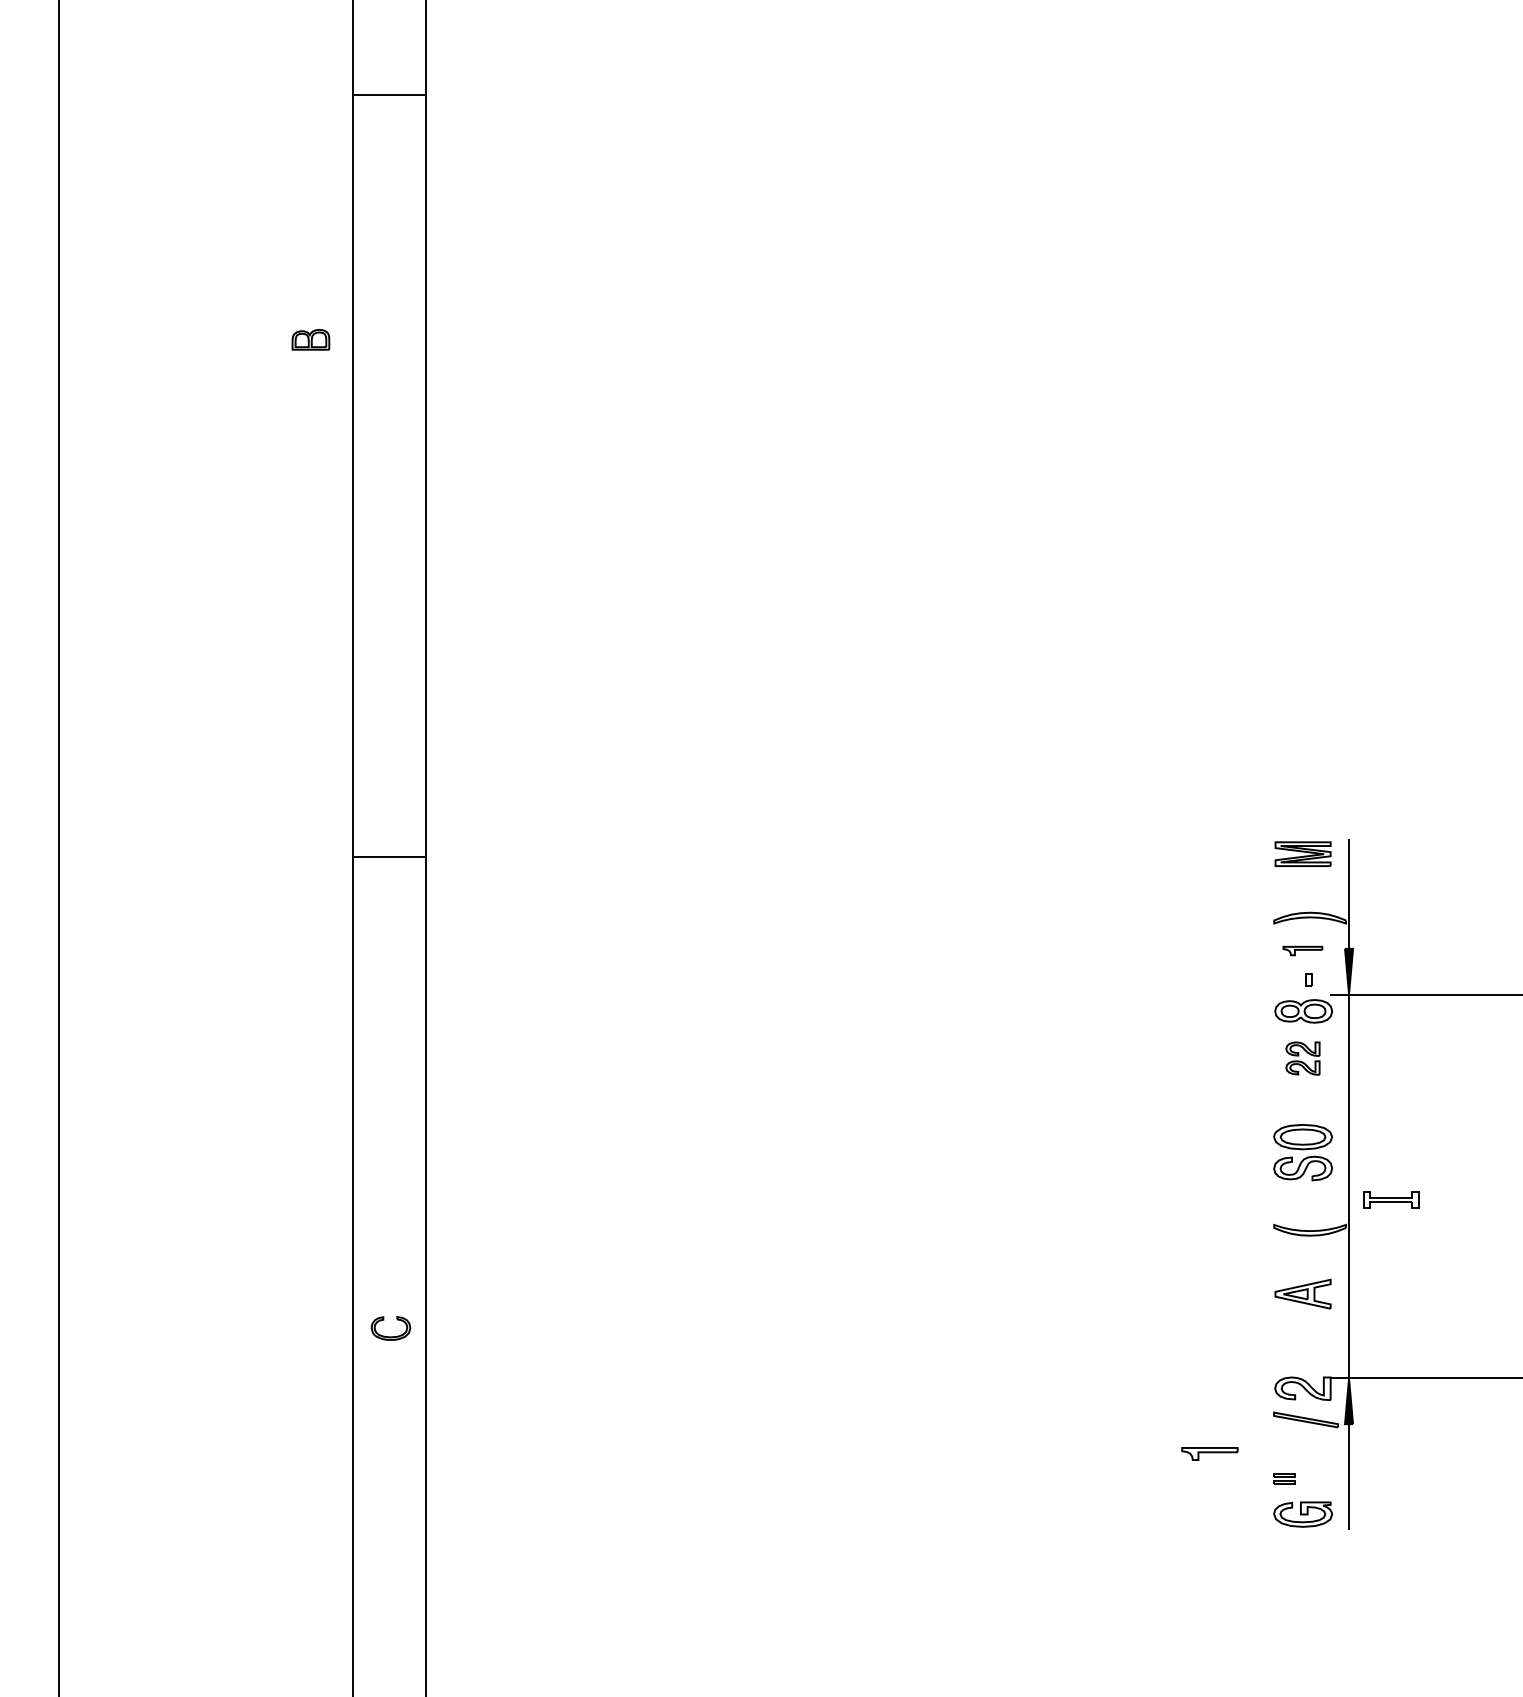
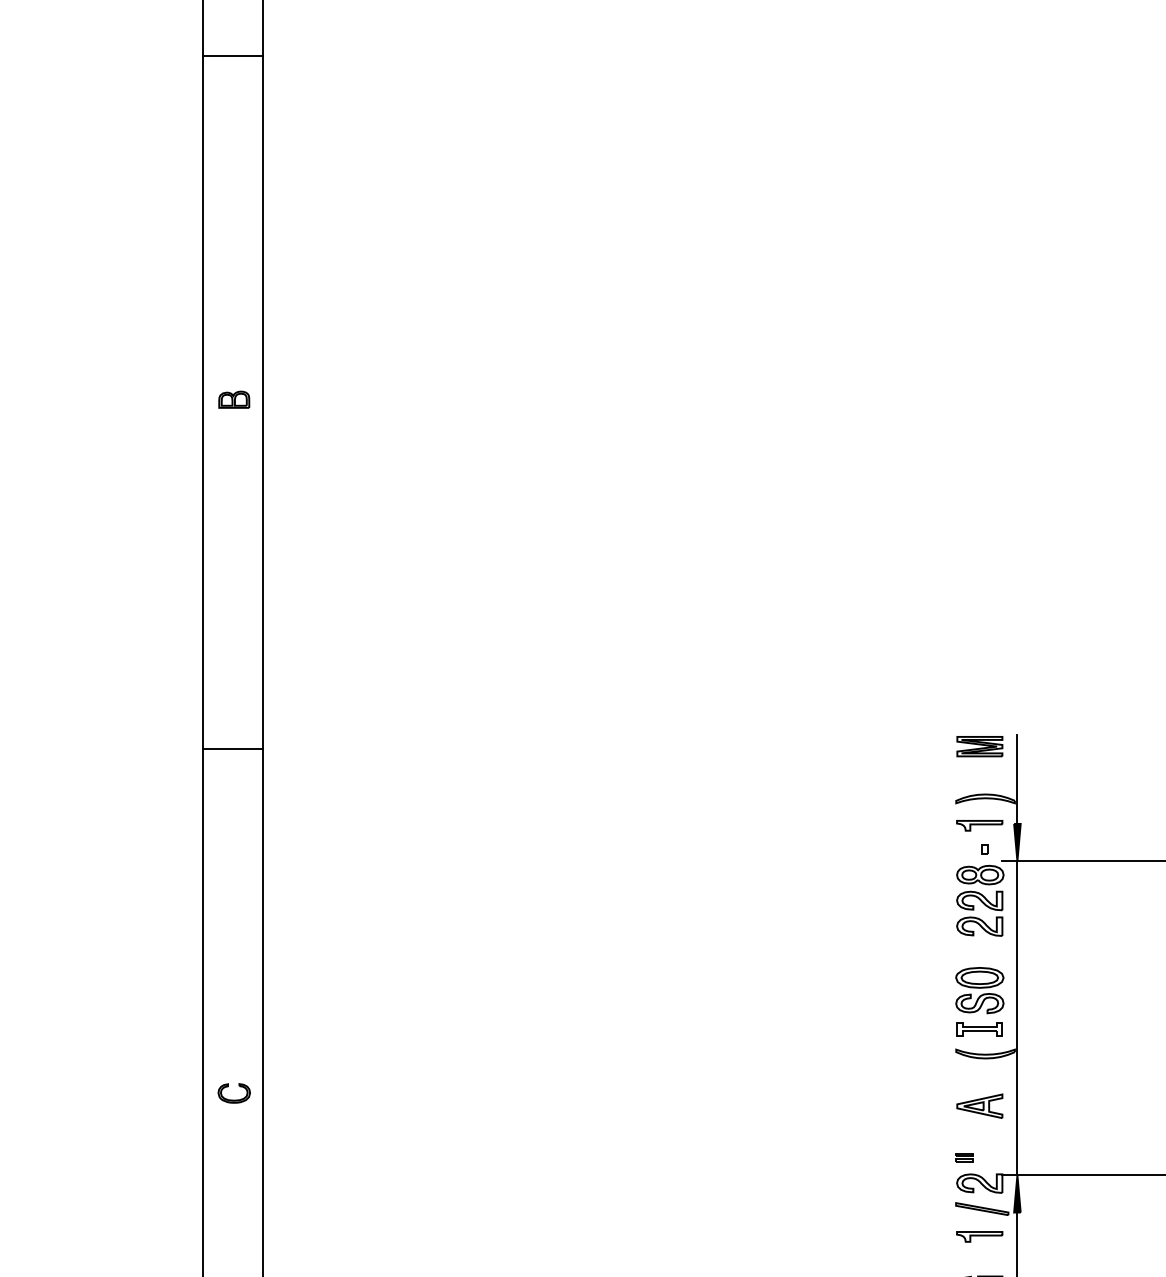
line: (388, 95) -> (232, 56), moved
part: (310, 339) -> (233, 399), moved
part: (1302, 950) -> (979, 825), size x1.43
part: (1302, 1058) -> (979, 913), size x1.67
part: (1391, 1199) -> (980, 1028), moved
part: (390, 1336) -> (233, 1099), moved
part: (1209, 1453) -> (979, 1236), moved
part: (1284, 1478) -> (964, 1157), moved

